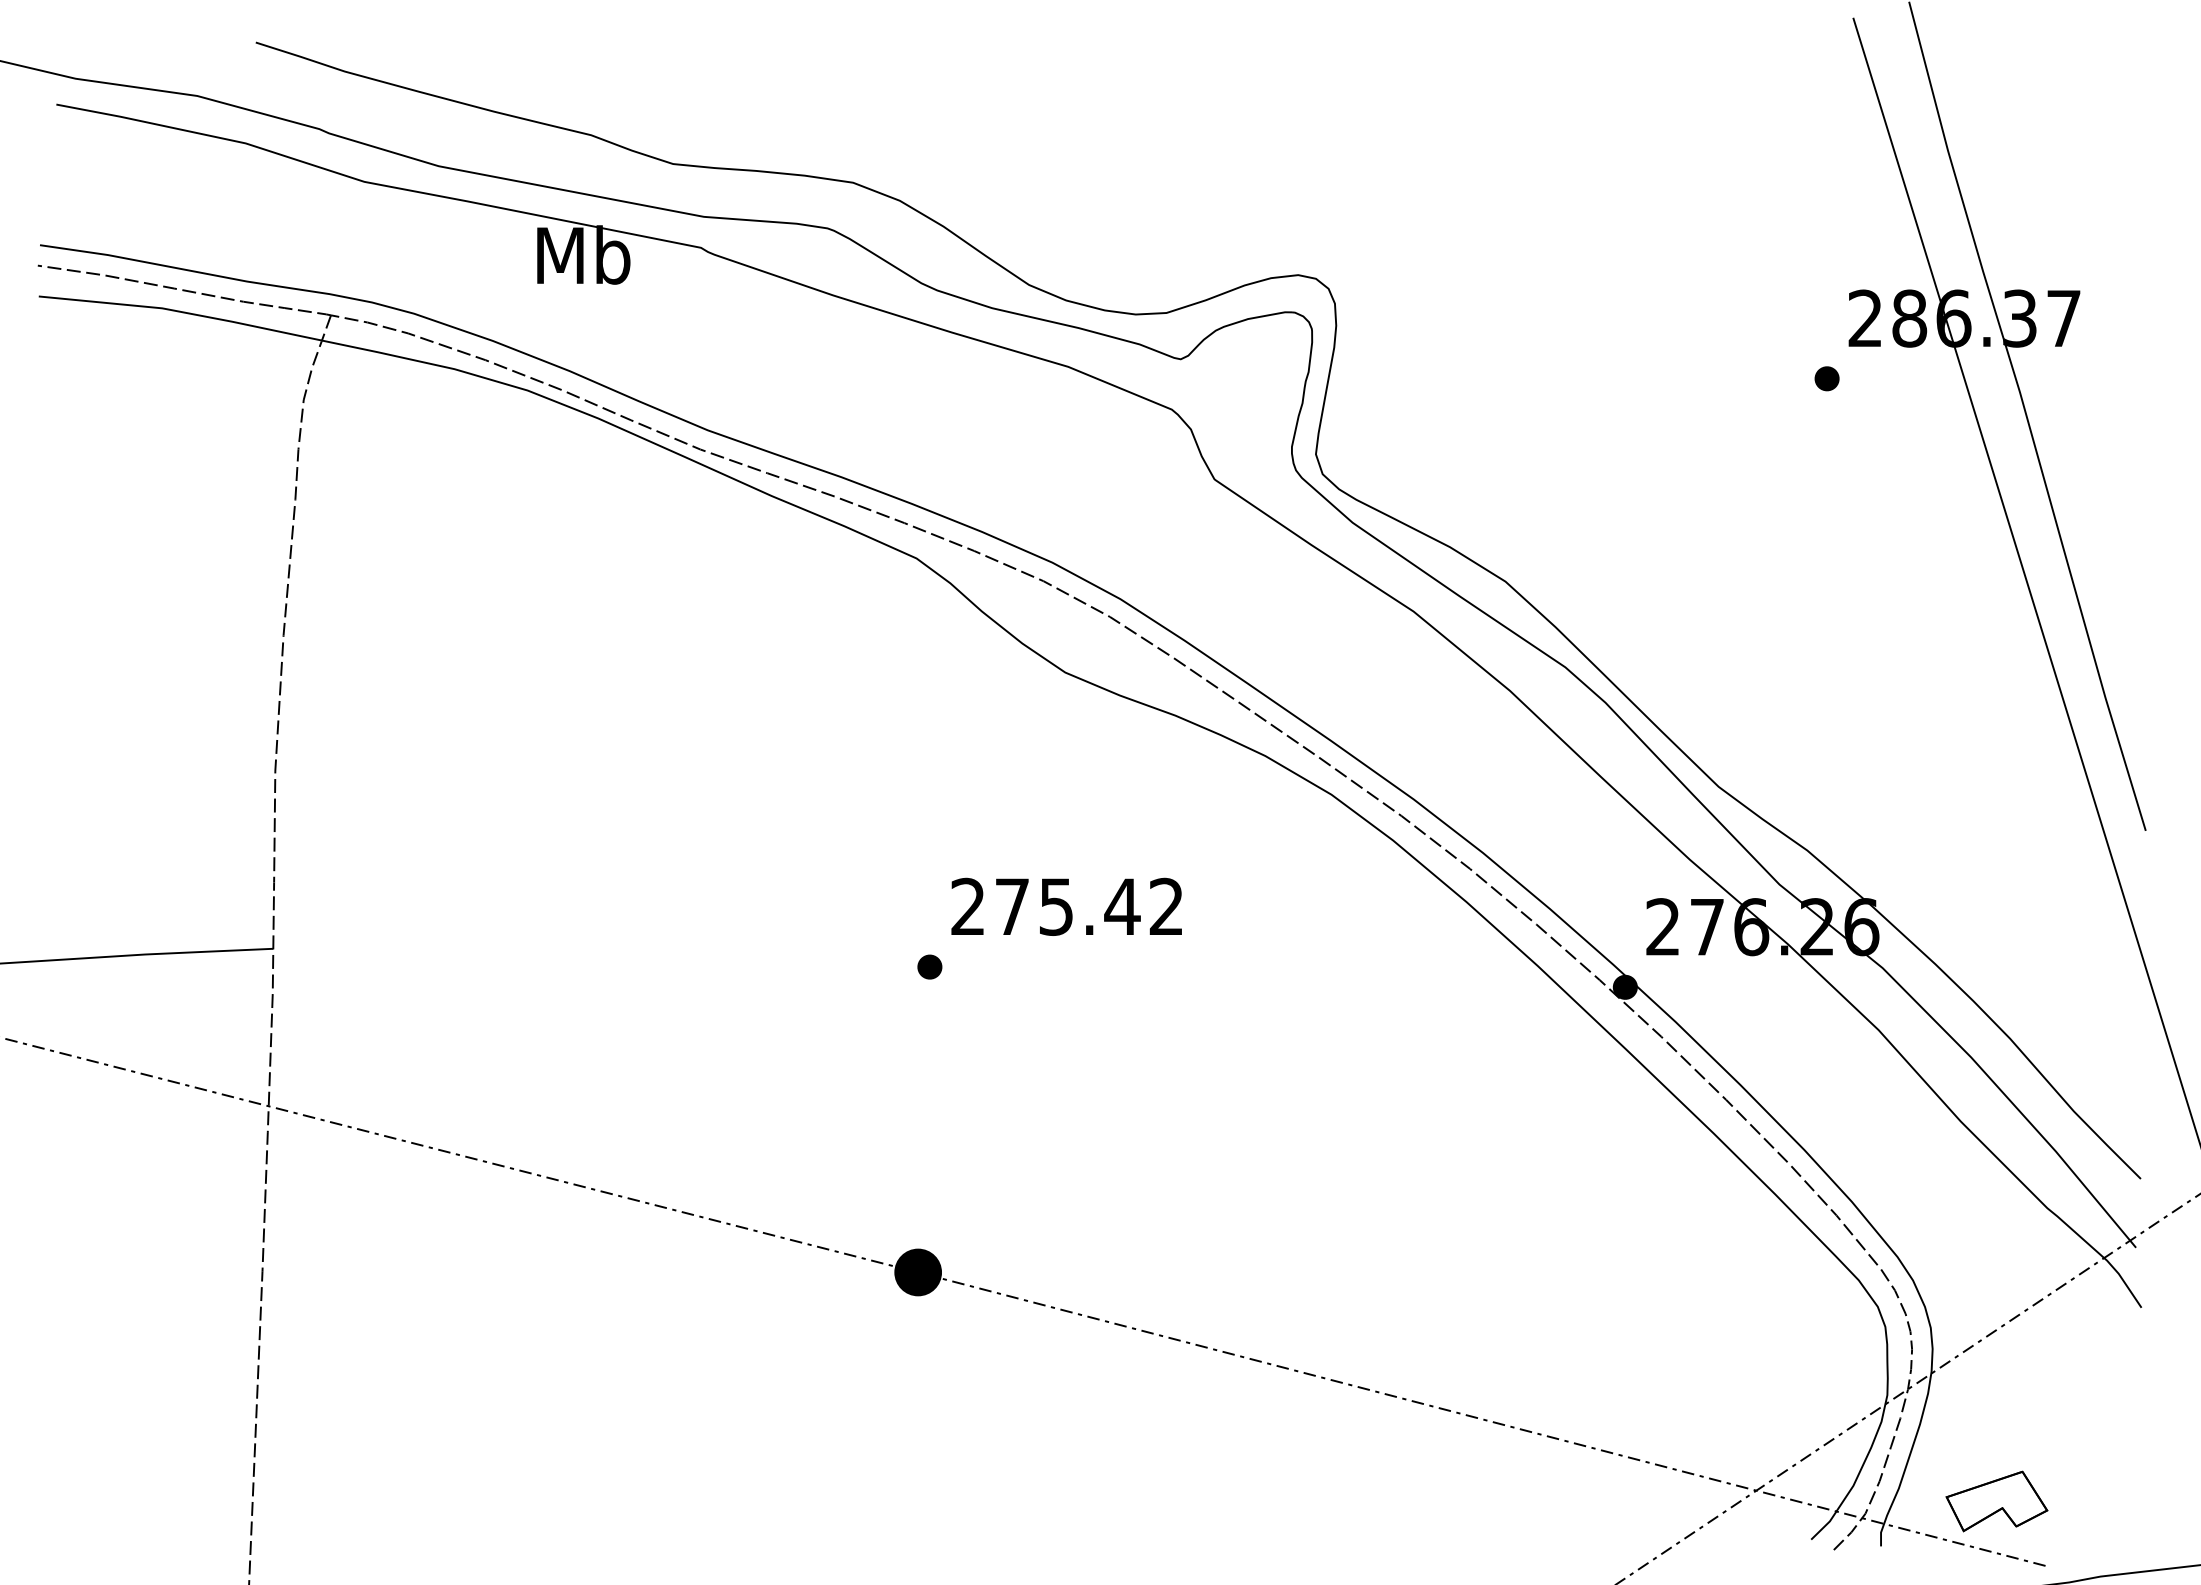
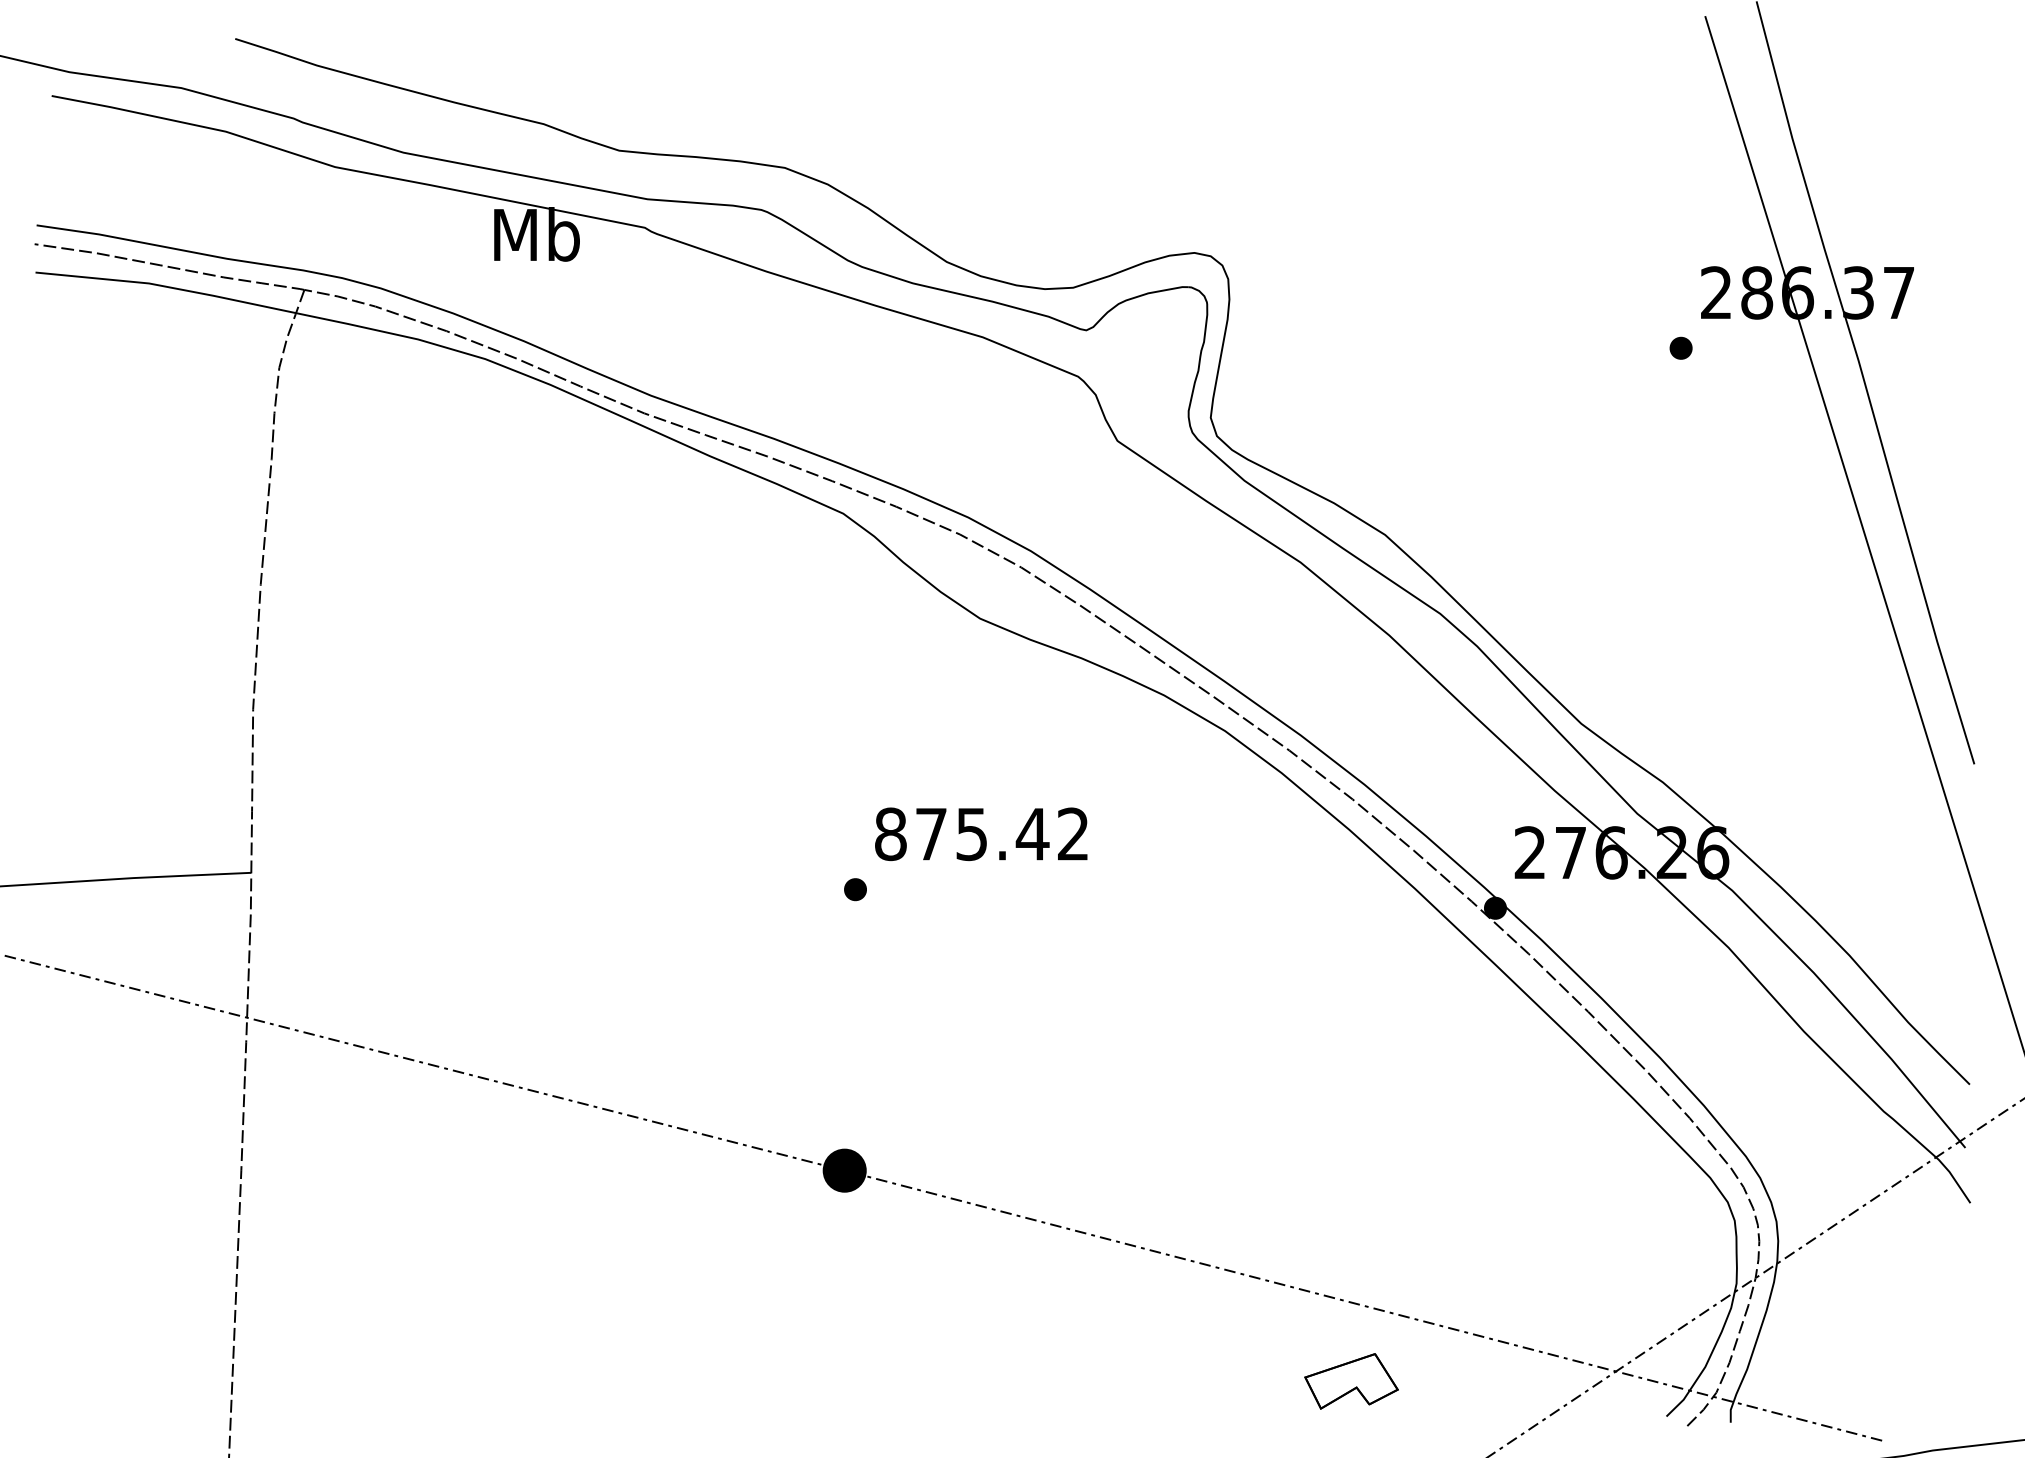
text: (968, 906) -> (891, 833), 275.42 -> 875.42
part: (1996, 1501) -> (1351, 1381), moved

